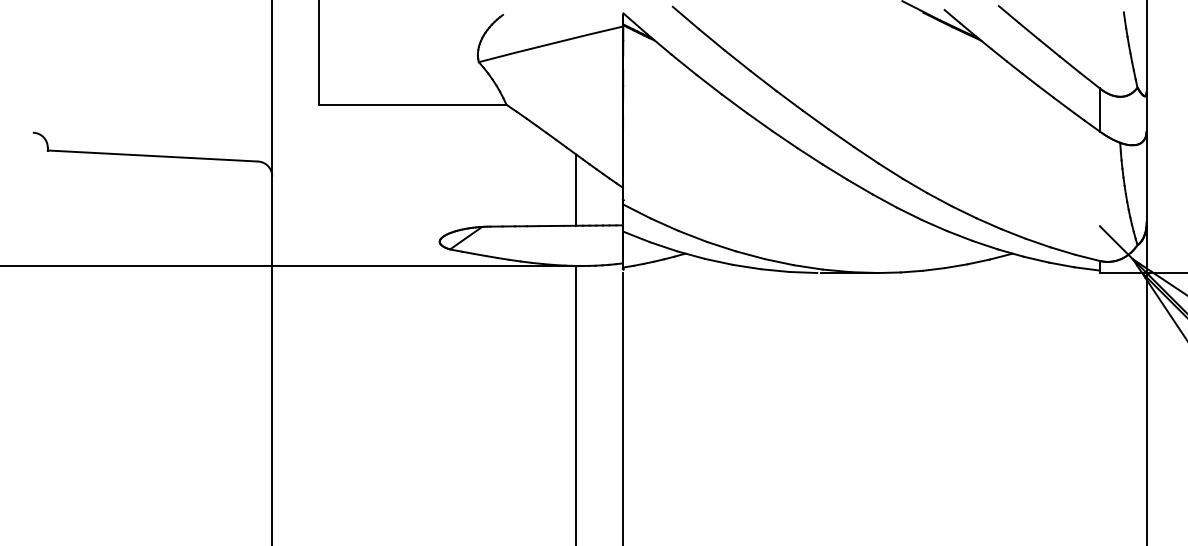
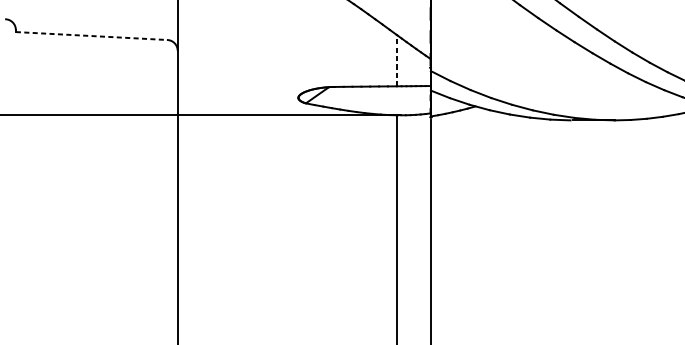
line: (152, 156) -> (91, 36), solid -> dashed
line: (576, 190) -> (397, 60), solid -> dashed

